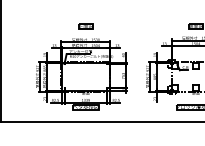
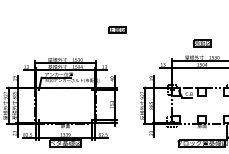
part: (85, 26) -> (117, 29), moved

